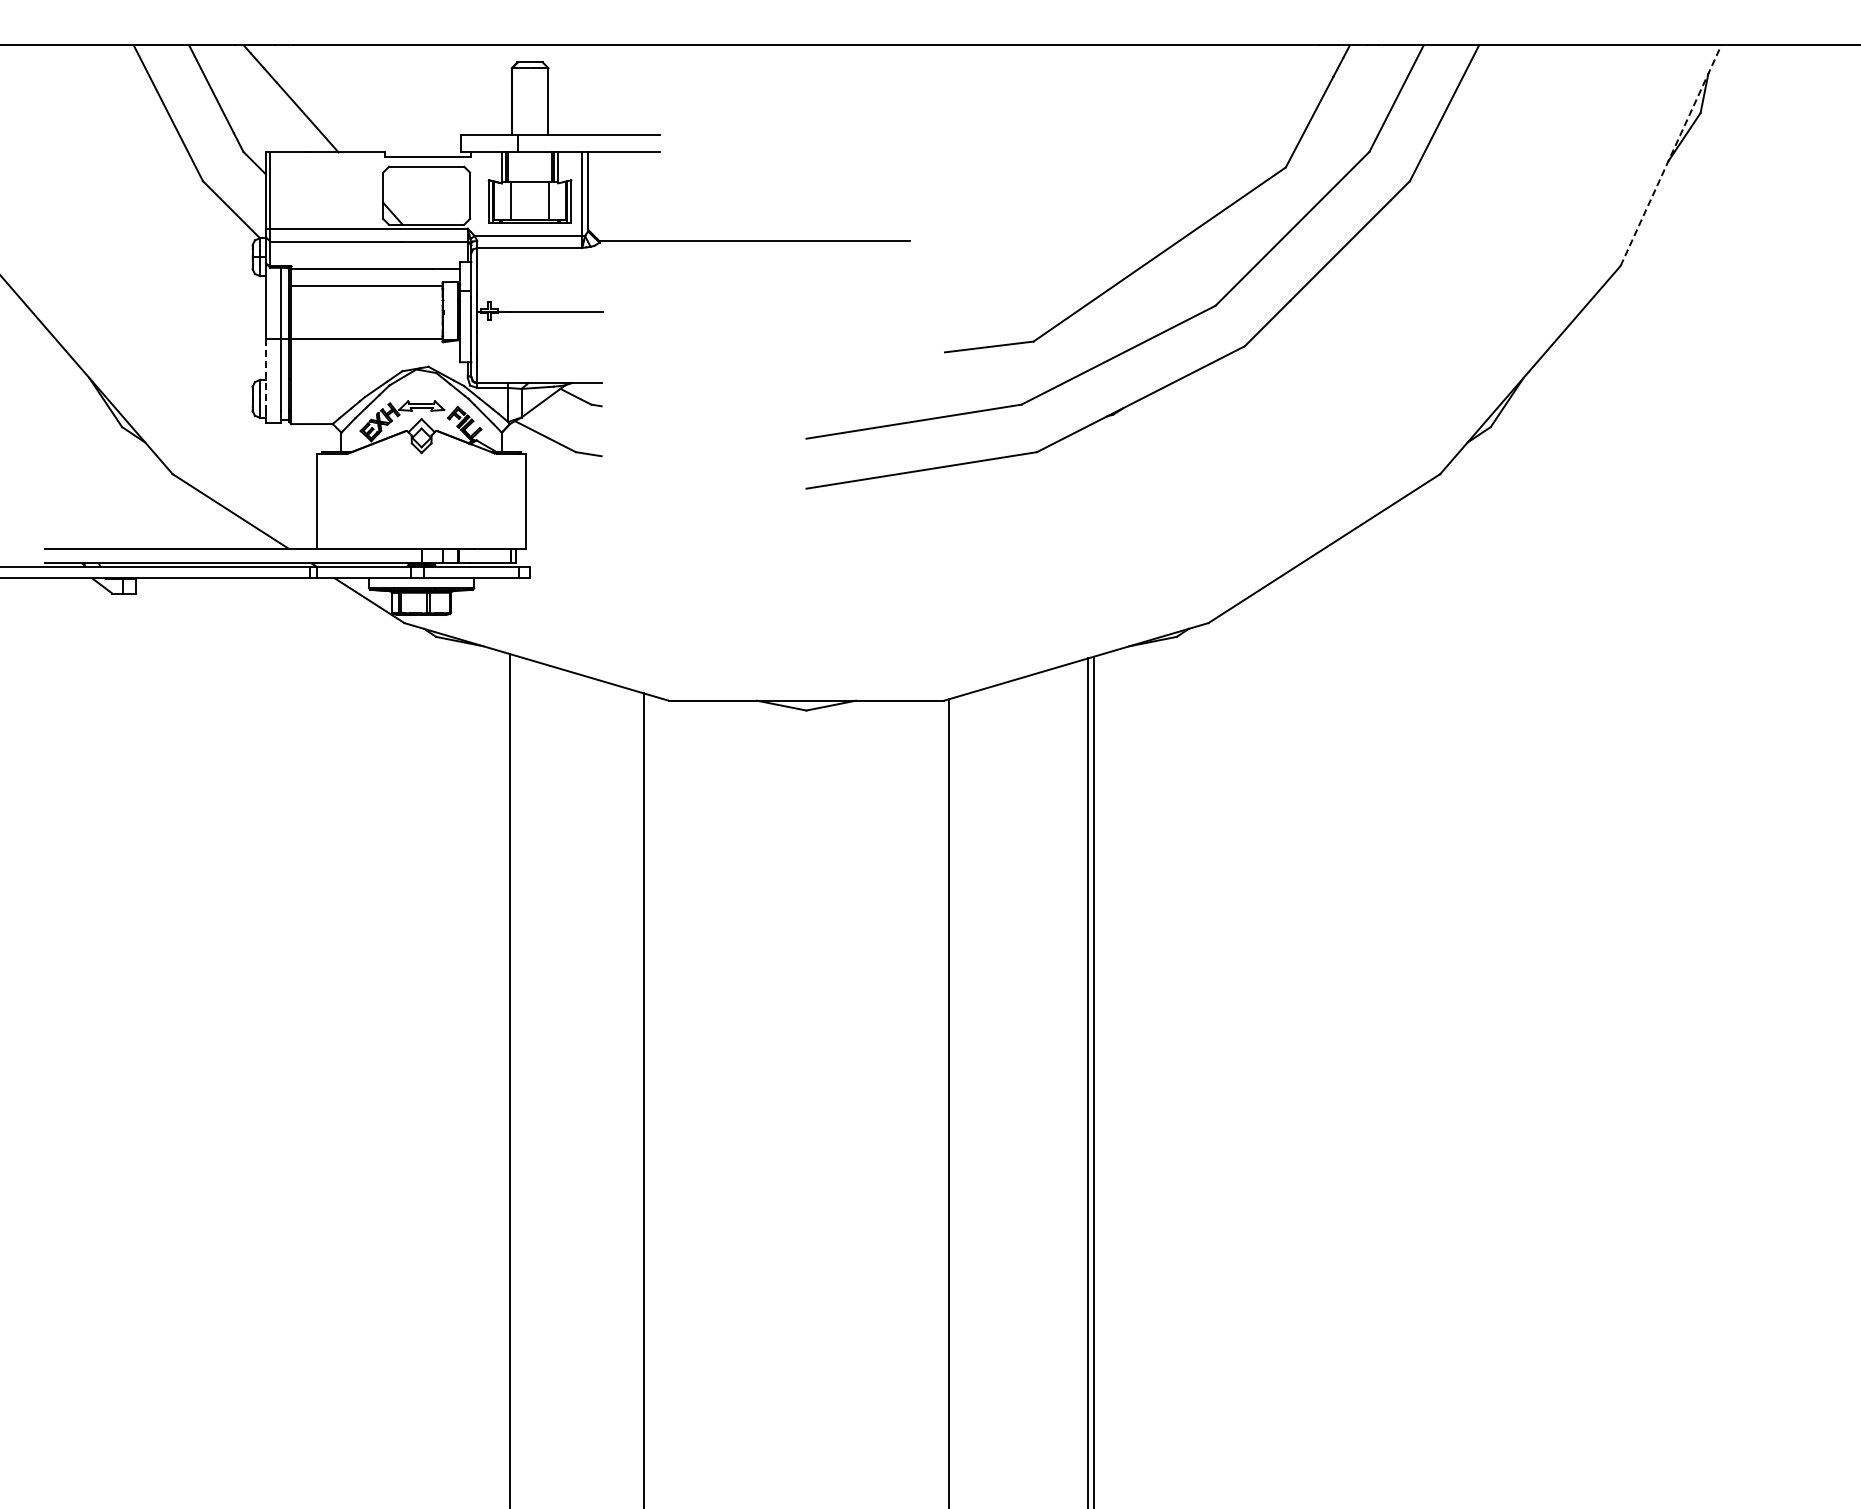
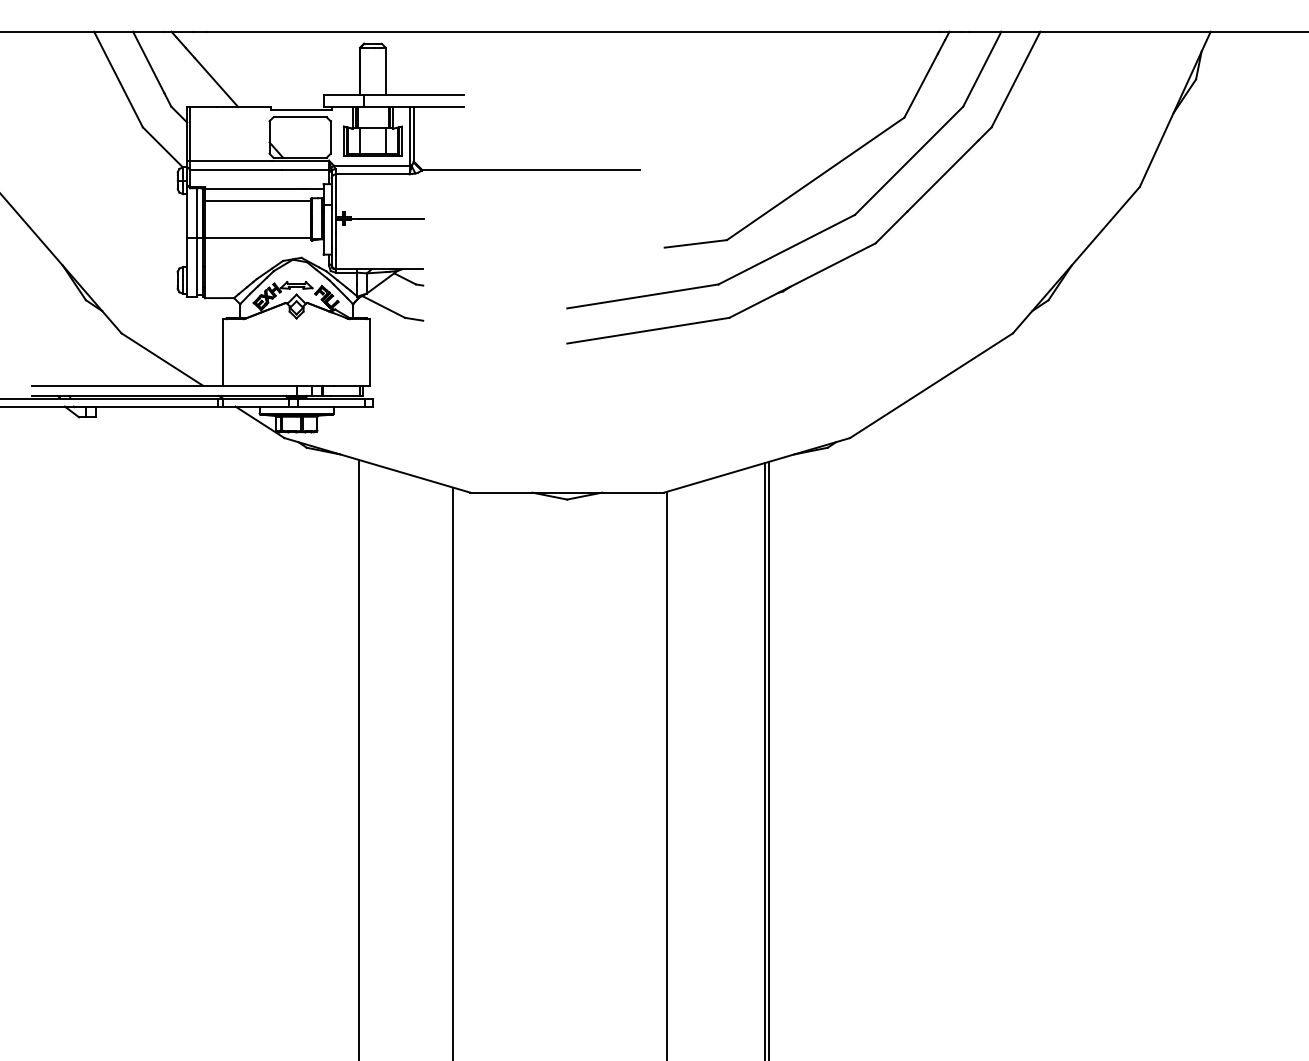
line: (1671, 155) -> (1175, 109), dashed -> solid
line: (266, 375) -> (187, 263), dashed -> solid

